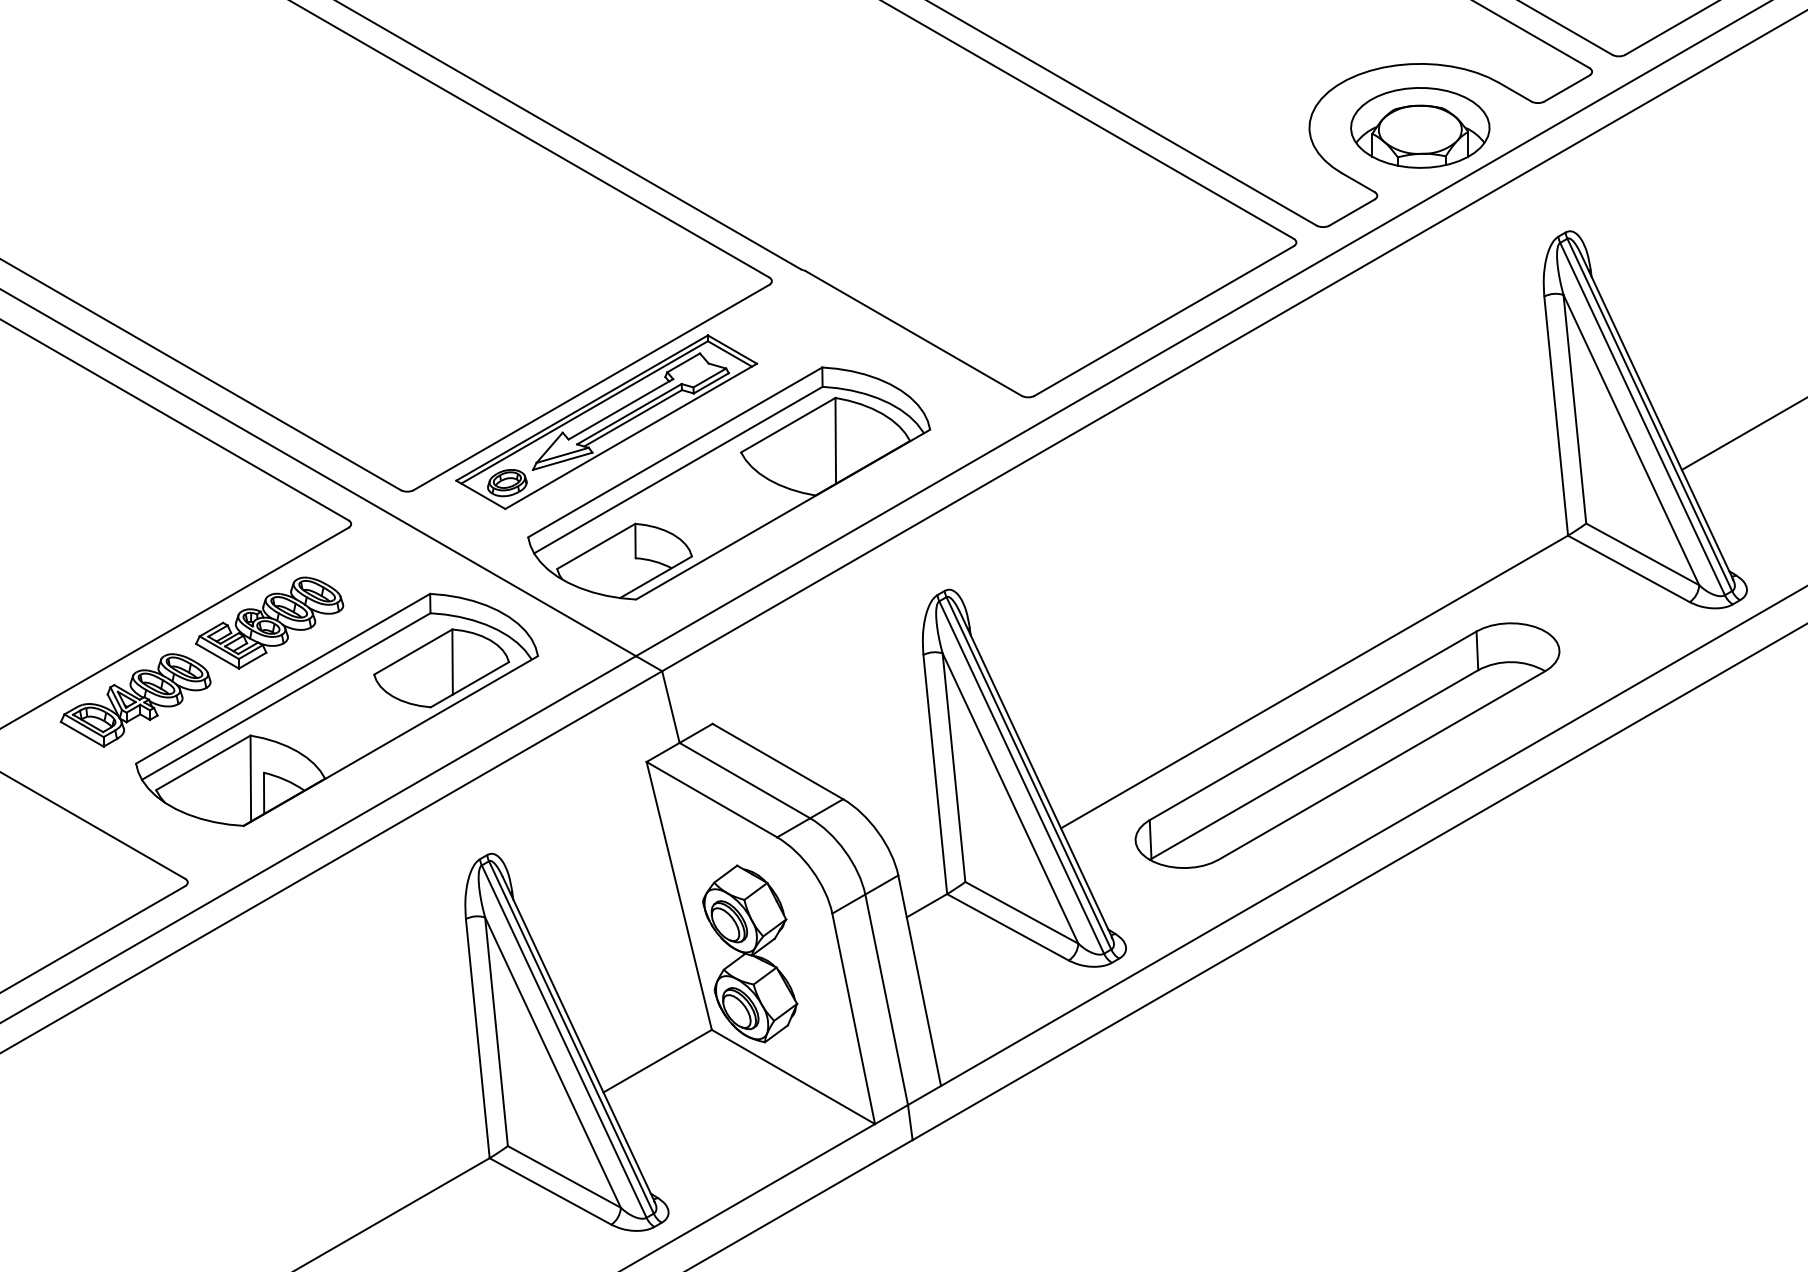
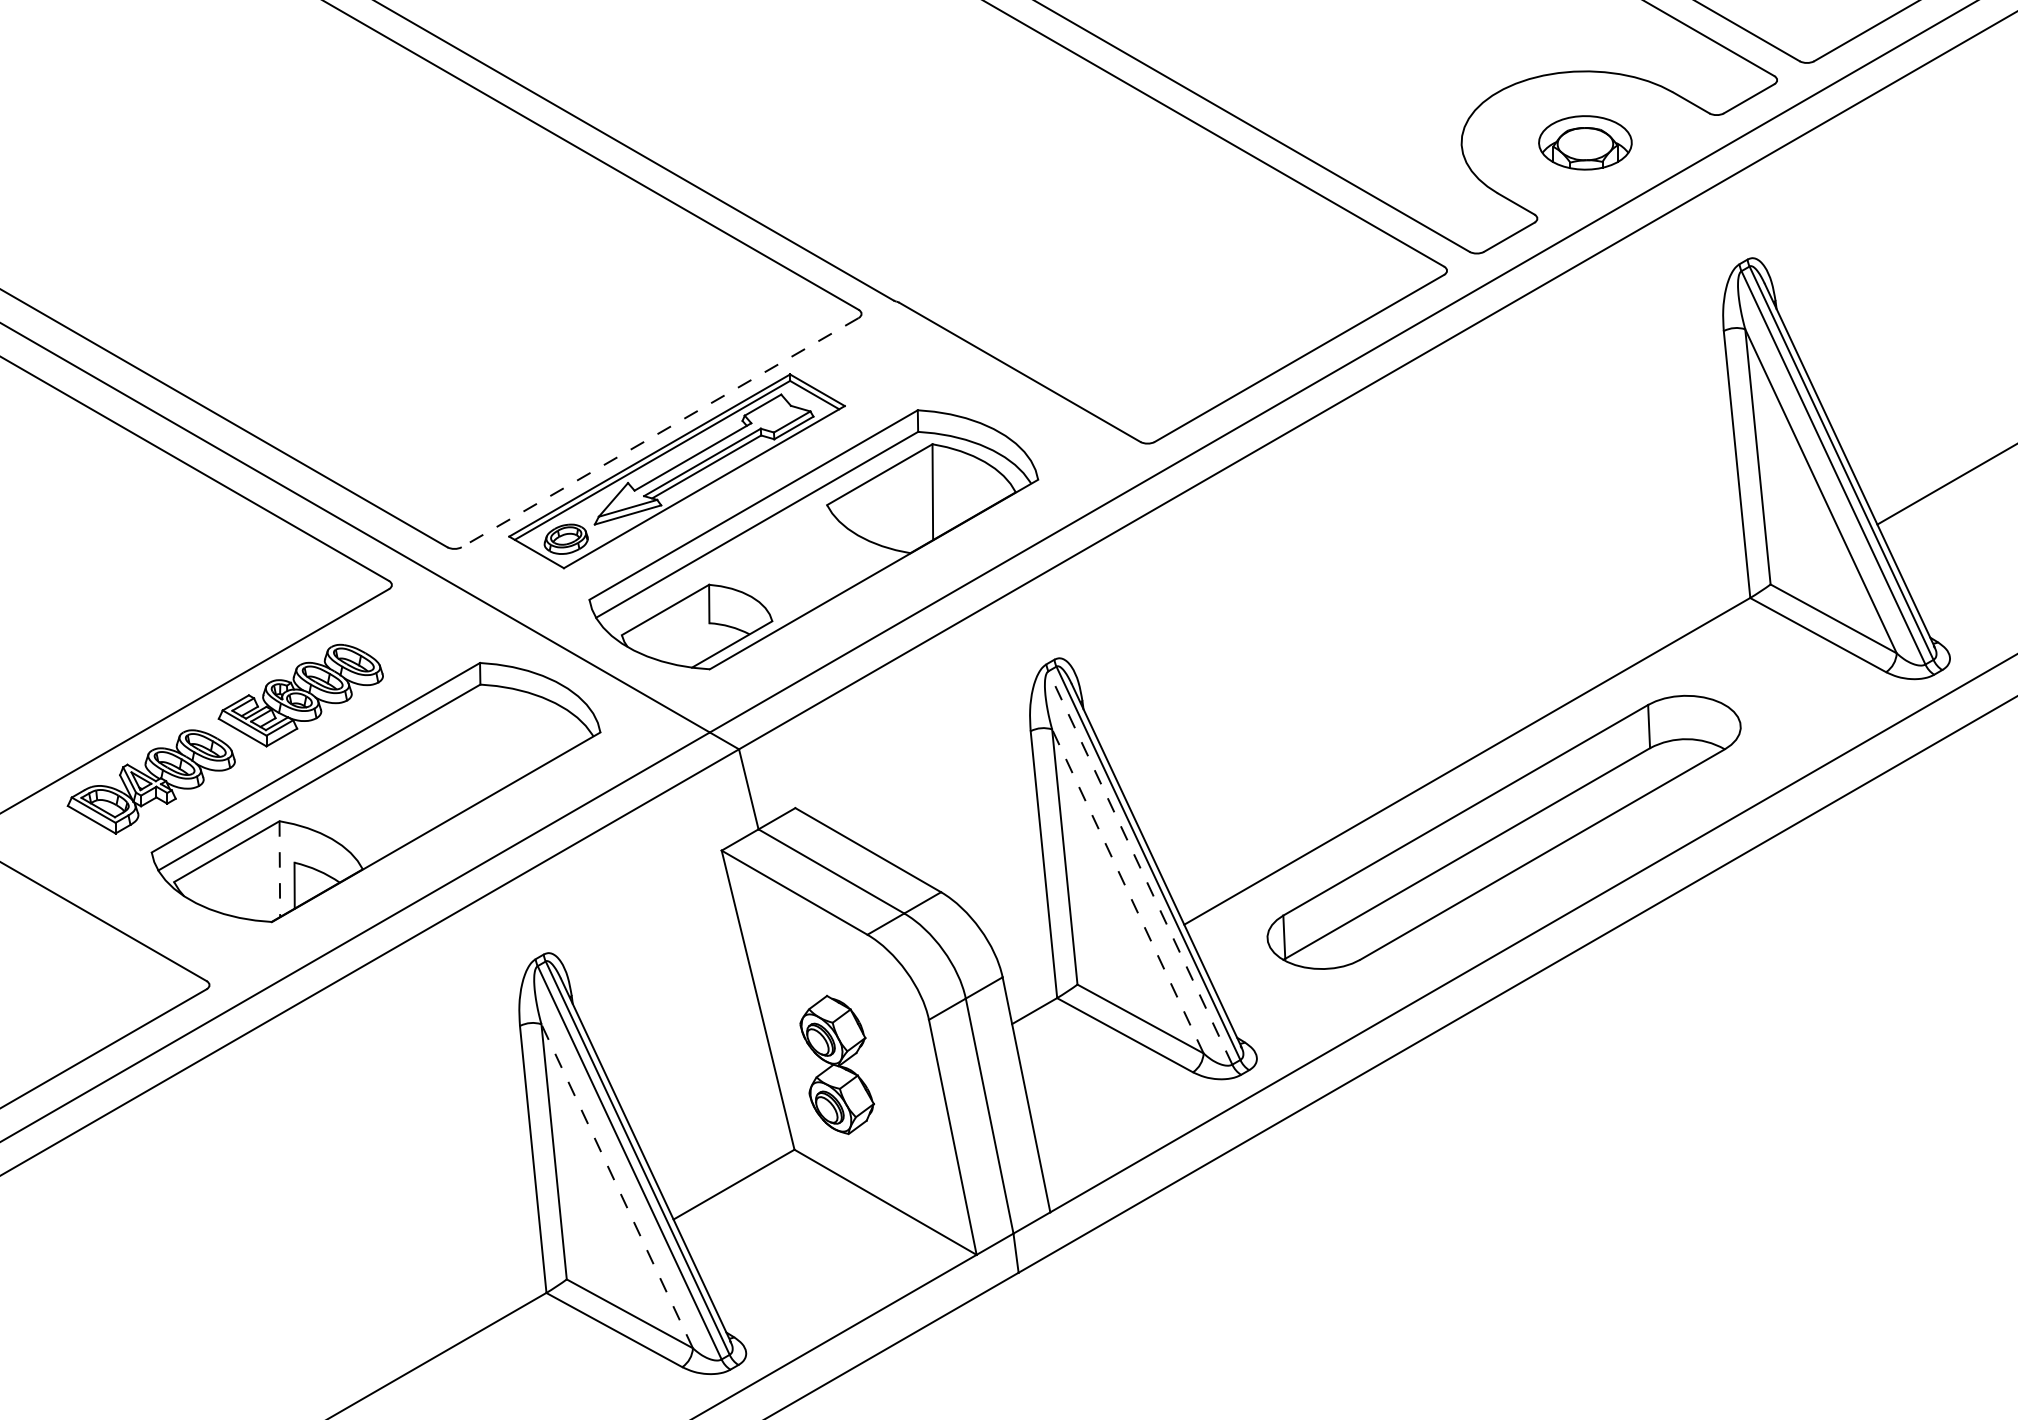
part: (1420, 127) -> (1585, 142), size x0.6
line: (590, 387) -> (659, 432), solid -> dashed
part: (441, 667) -> (492, 745), removed
line: (1021, 777) -> (1140, 867), solid -> dashed
line: (250, 778) -> (279, 869), solid -> dashed
line: (1010, 798) -> (1127, 891), solid -> dashed
part: (749, 953) -> (836, 1064), size x0.7
line: (553, 1062) -> (617, 1186), solid -> dashed

